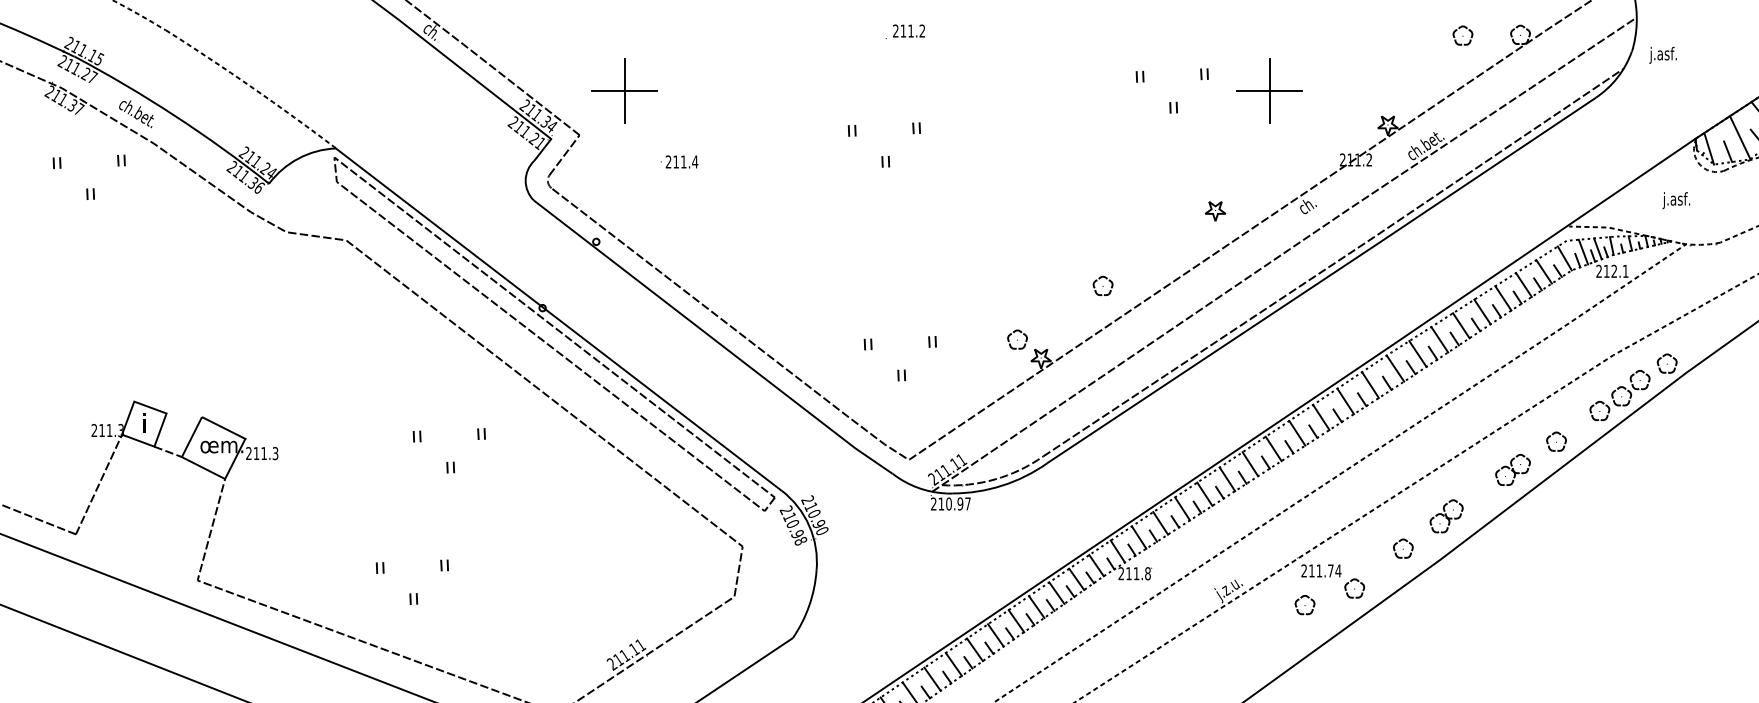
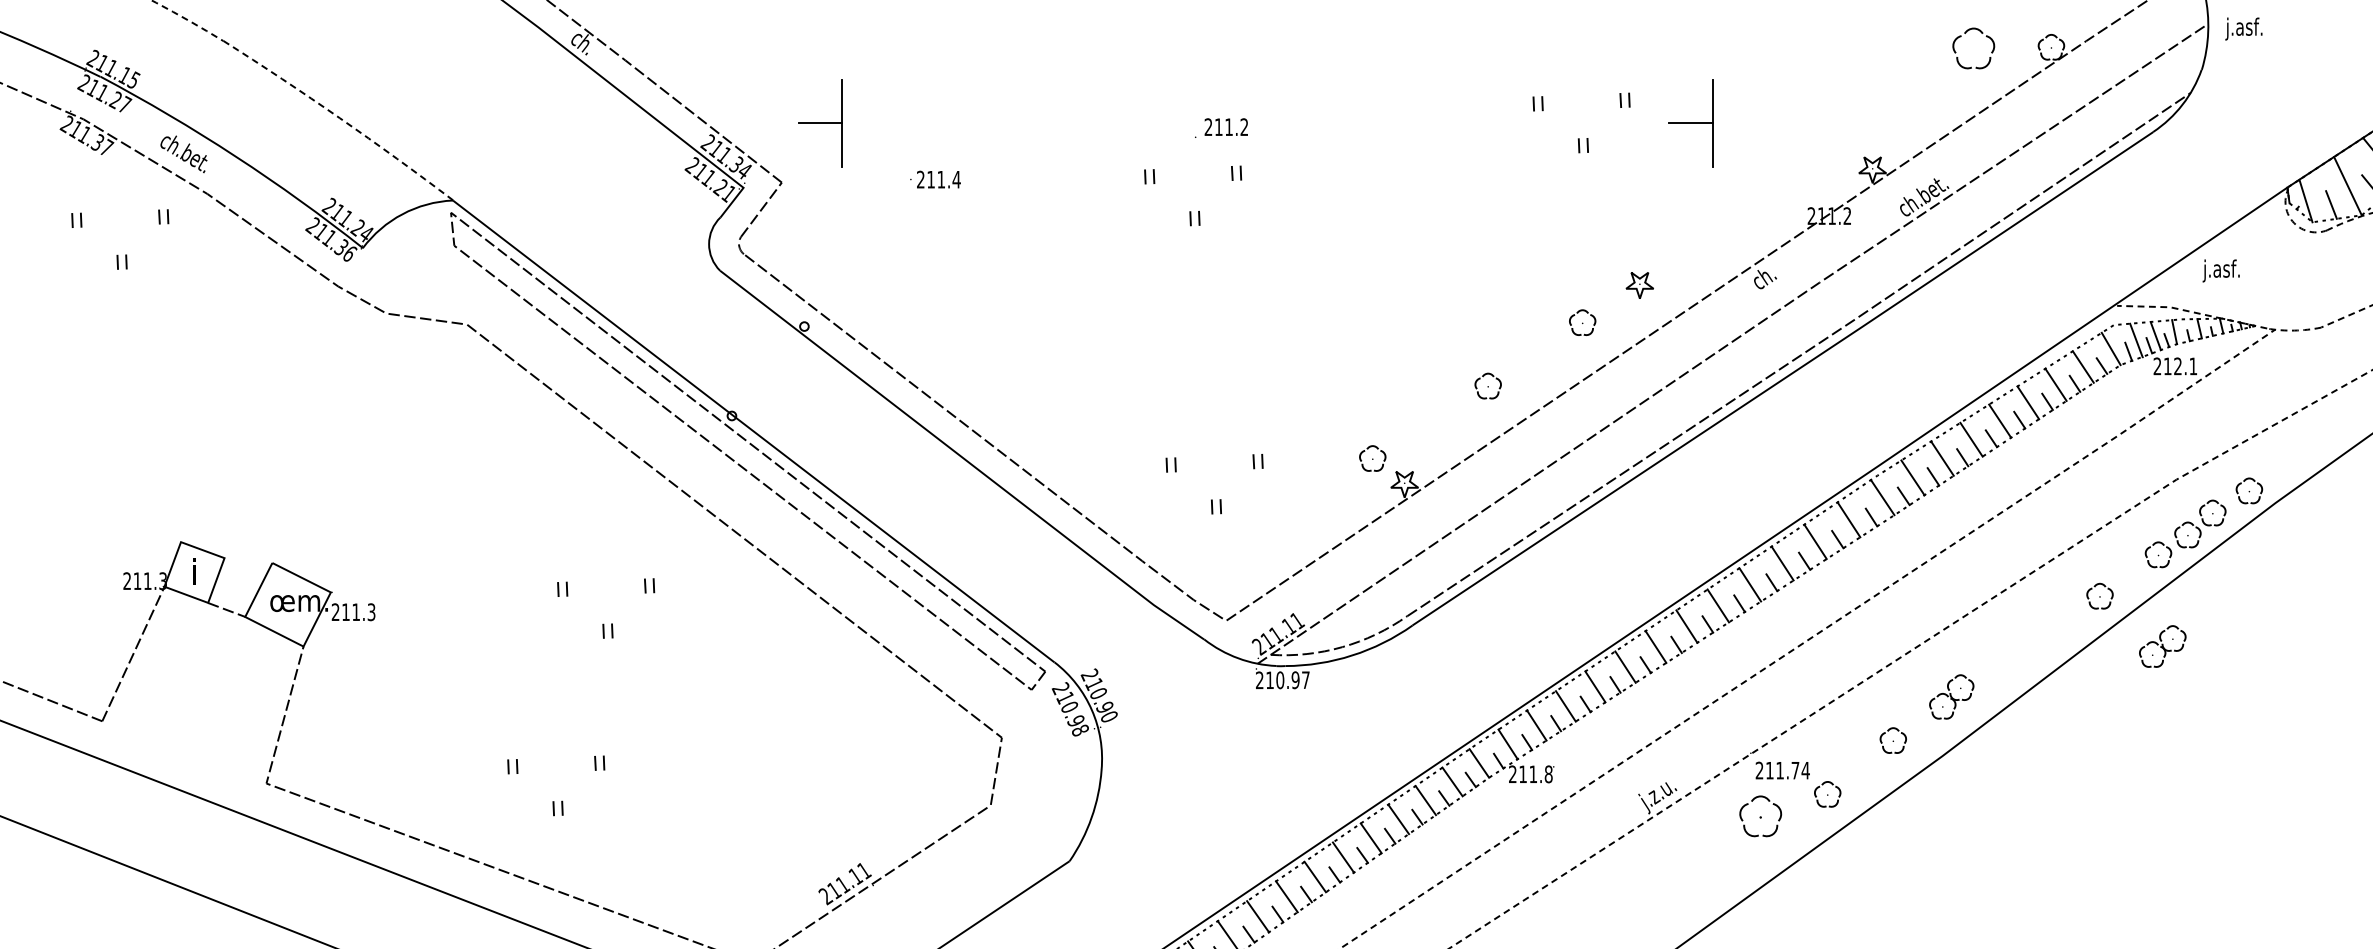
text: (904, 31) -> (1220, 127), moved
part: (1462, 35) -> (1973, 48), size x1.6
text: (1662, 54) -> (2243, 27), moved
line: (640, 91) -> (864, 123), removed
line: (1285, 91) -> (1734, 123), removed
text: (679, 161) -> (935, 179), moved
text: (1676, 200) -> (2221, 270), moved
part: (1172, 238) -> (1581, 322), added
part: (1512, 469) -> (2162, 645), moved
part: (1304, 605) -> (1759, 817), size x1.6

